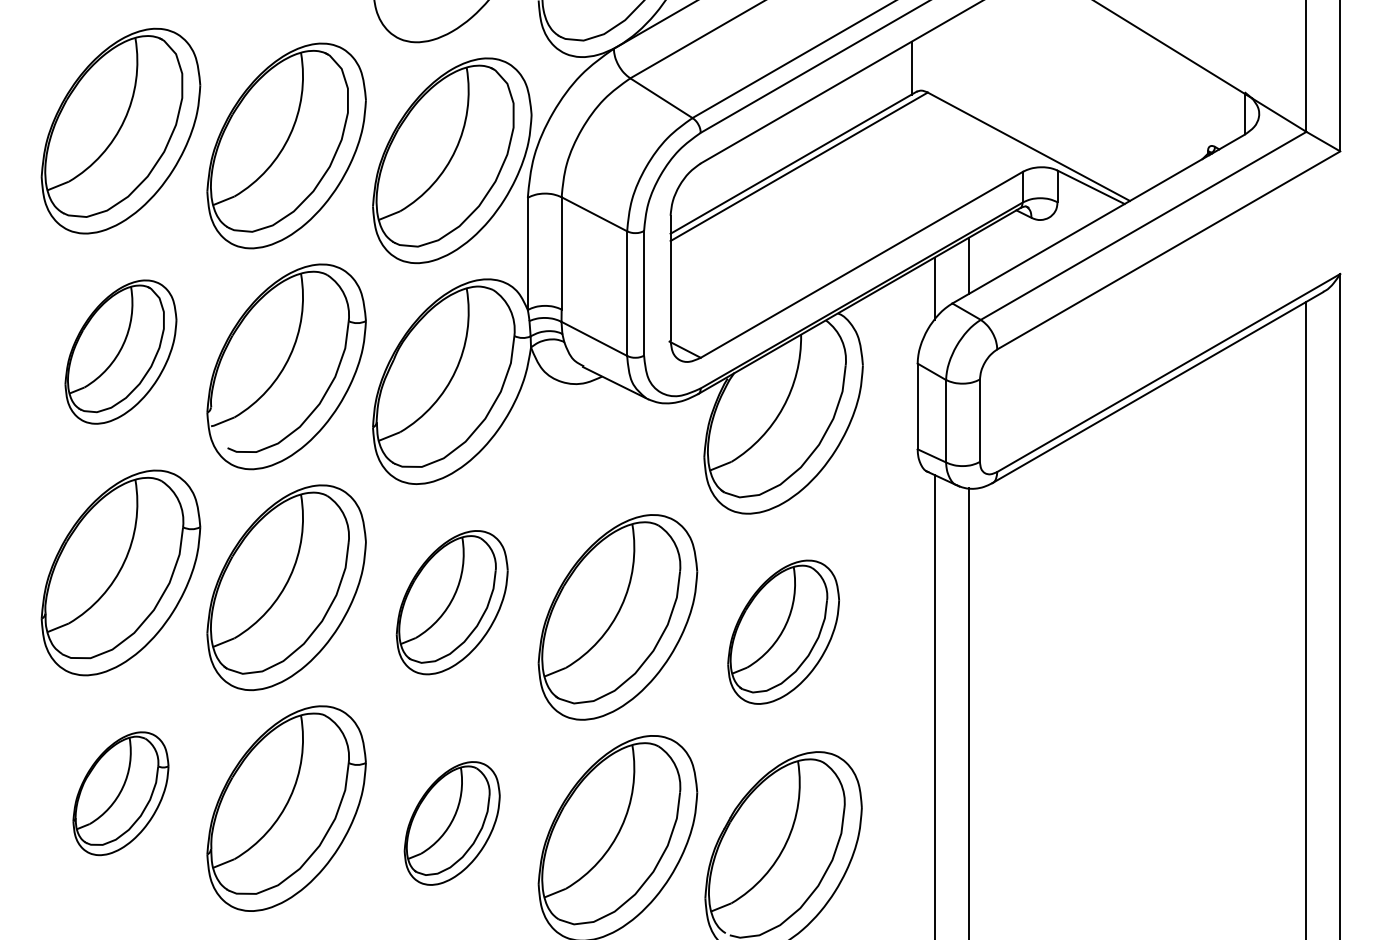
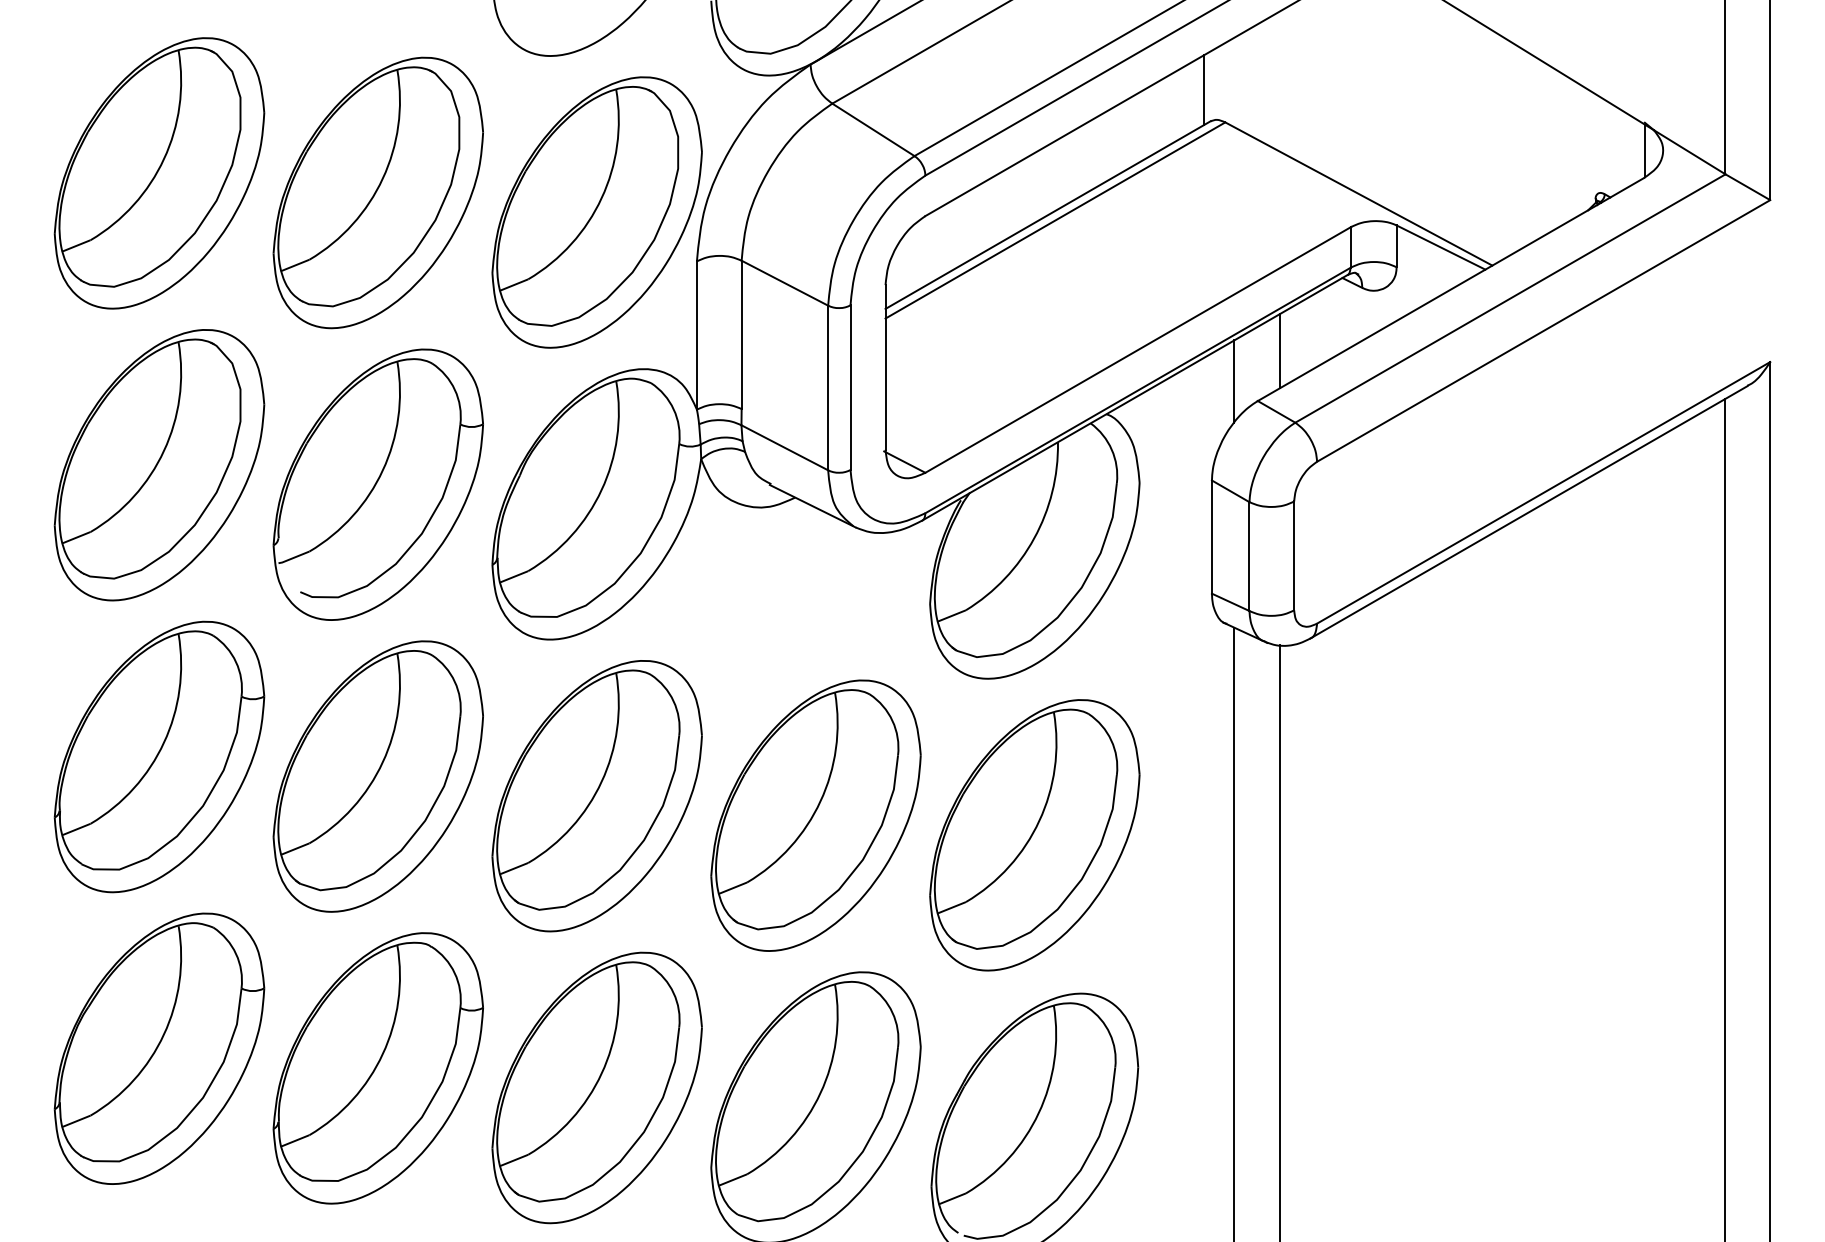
part: (120, 352) -> (159, 465), size x1.43
part: (451, 602) -> (596, 796), size x1.43
part: (783, 632) -> (1034, 835), size x1.43
part: (120, 793) -> (159, 1048), size x1.67
part: (451, 823) -> (596, 1087), size x1.67

